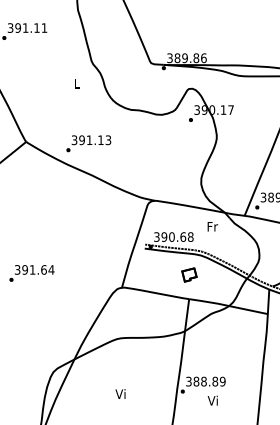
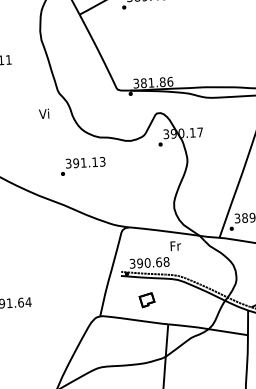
text: (184, 58) -> (150, 83), 389.86 -> 381.86
text: (76, 83) -> (43, 113), L -> Vi
text: (88, 143) -> (82, 166), moved
text: (212, 226) -> (175, 245), moved
part: (189, 274) -> (147, 299), moved

